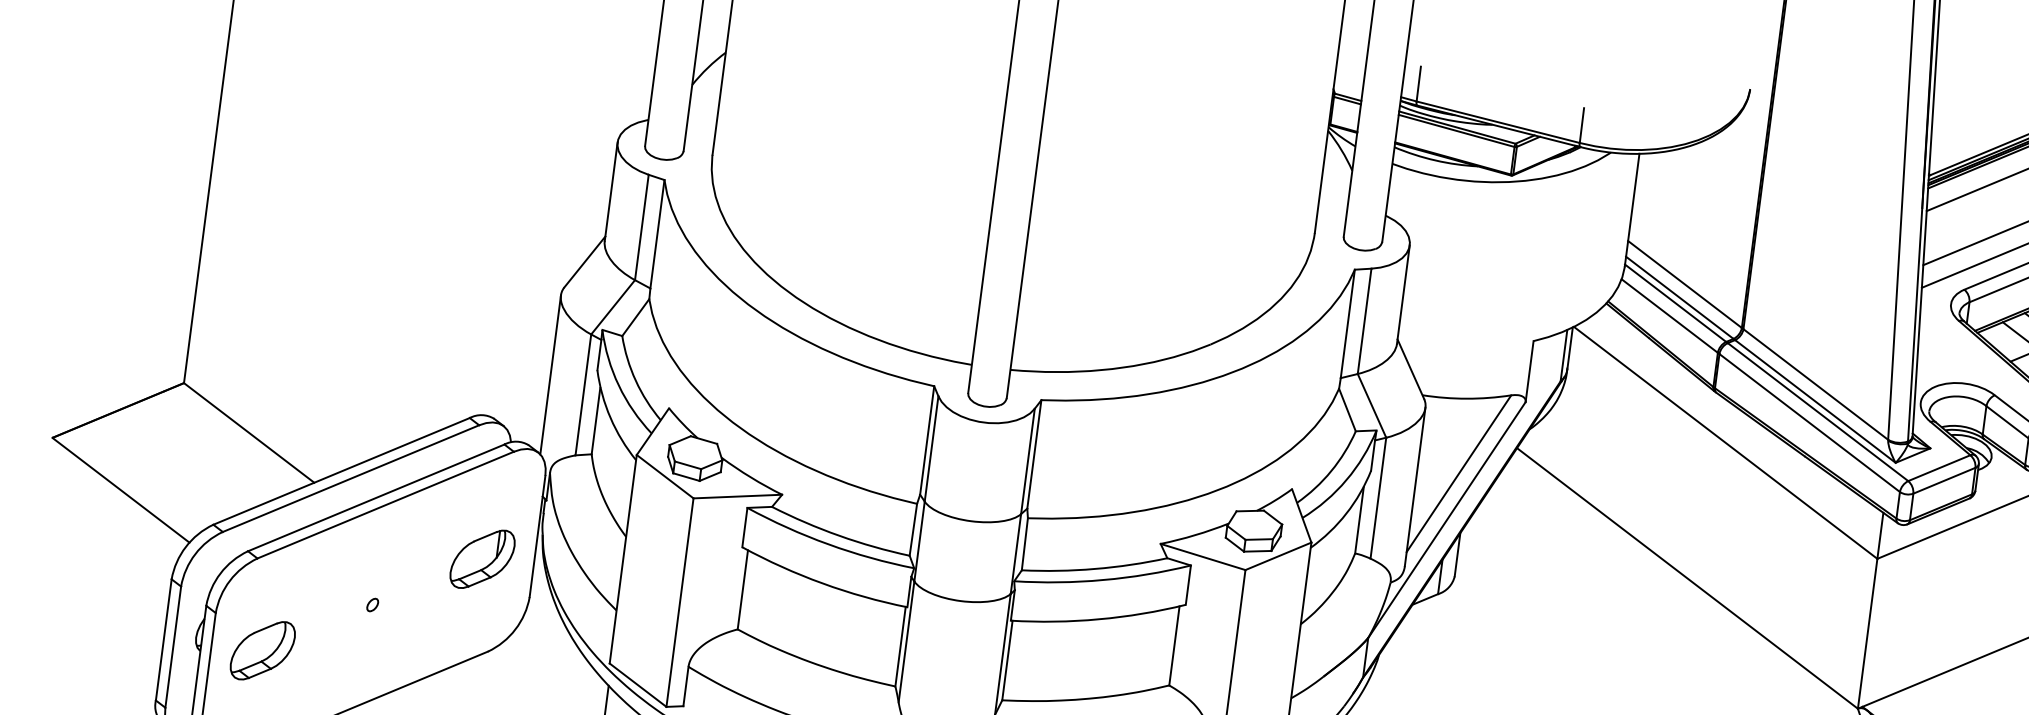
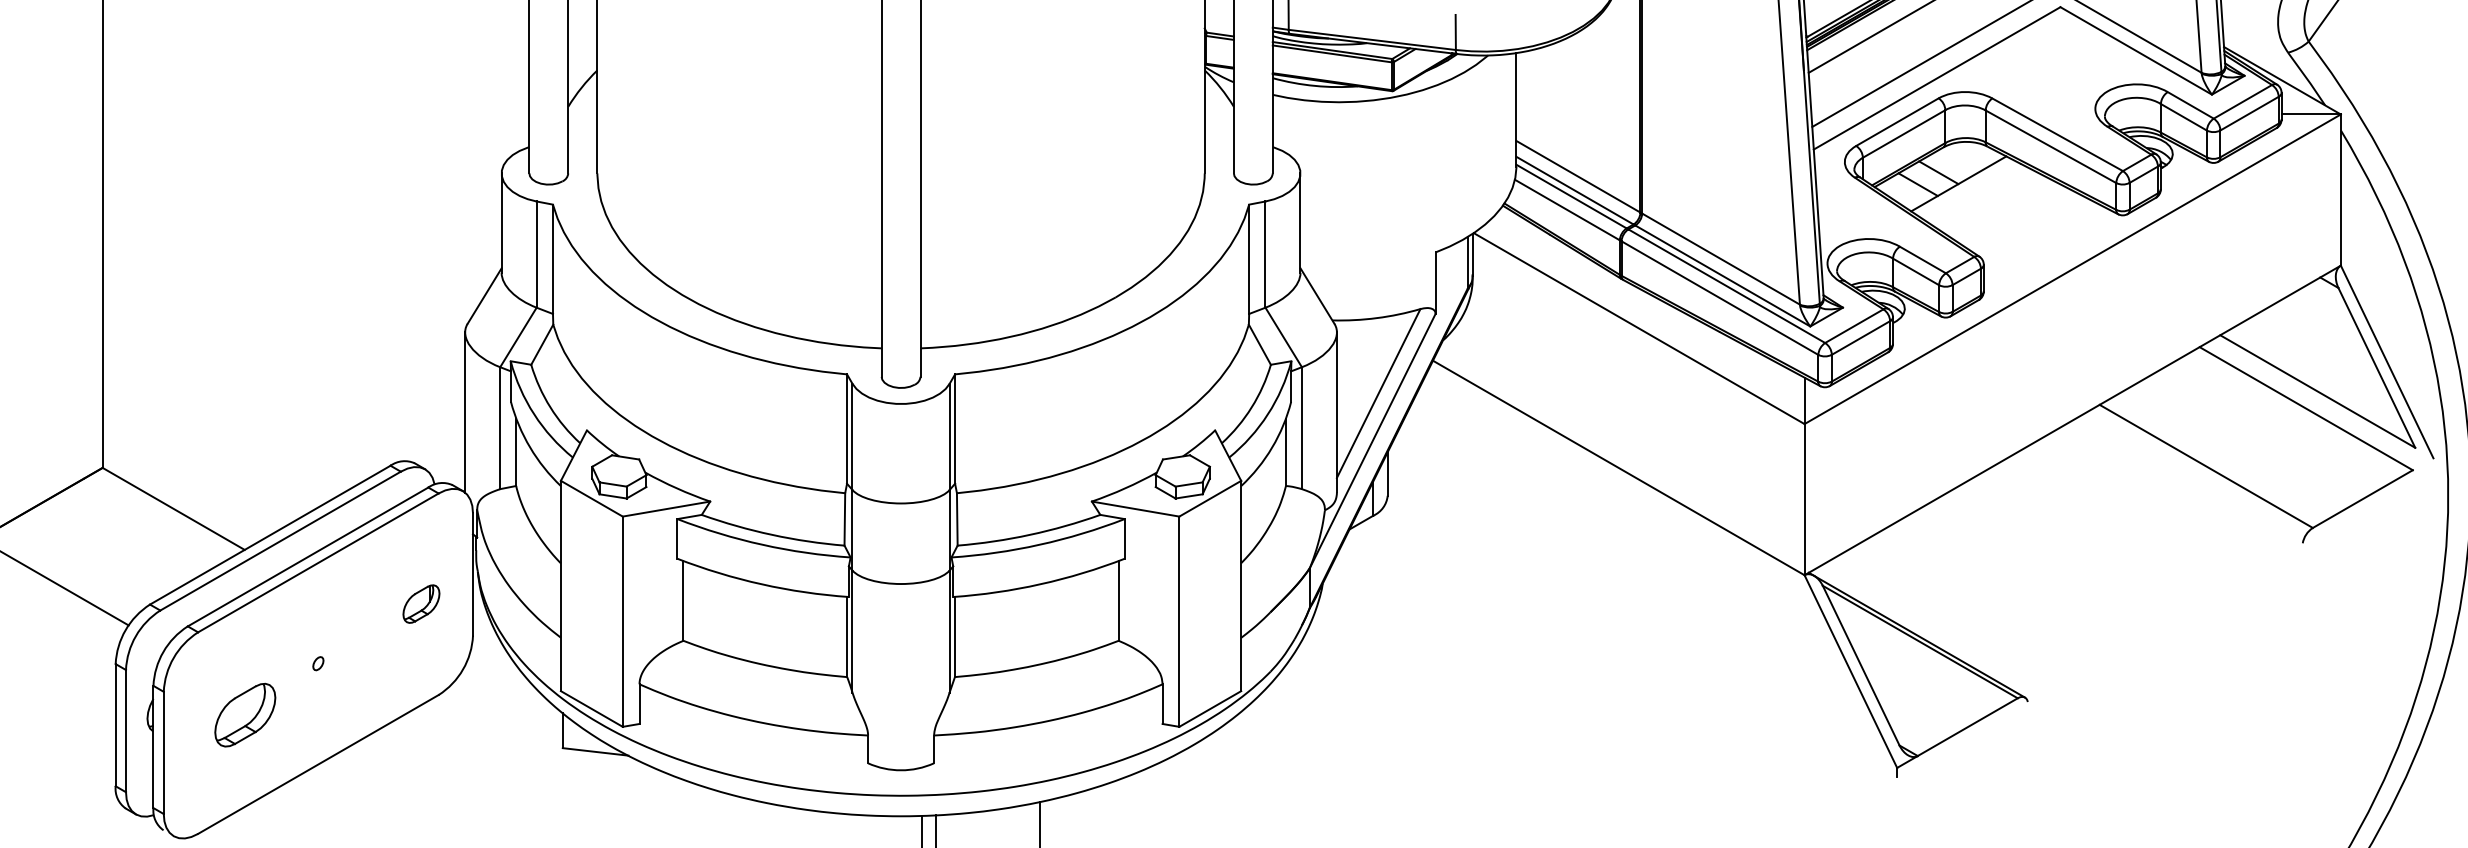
part: (482, 558) -> (421, 603), size x0.6
part: (263, 650) -> (245, 714), moved

